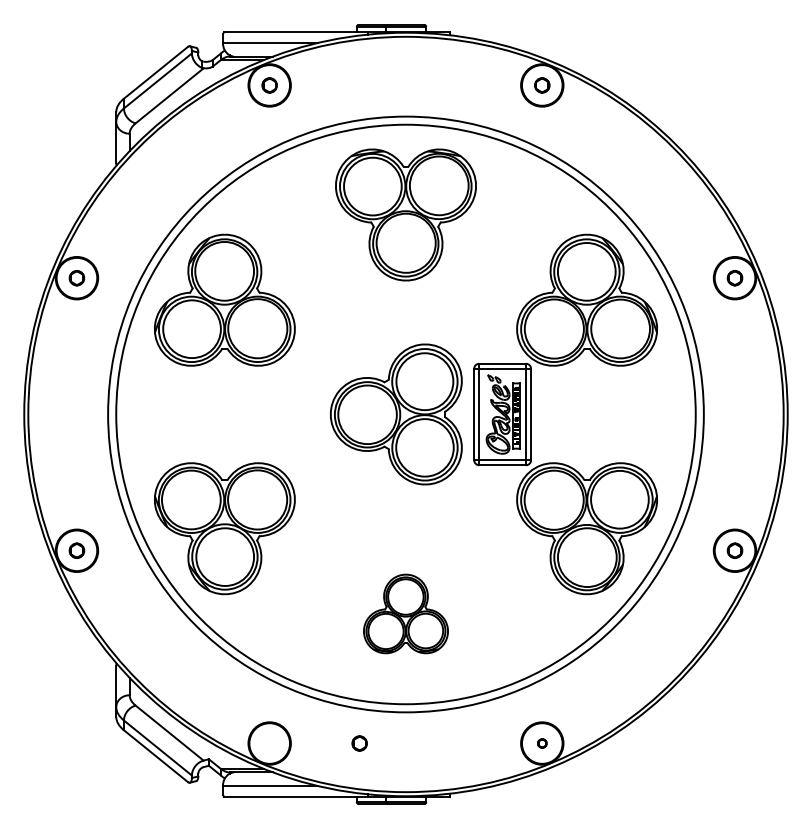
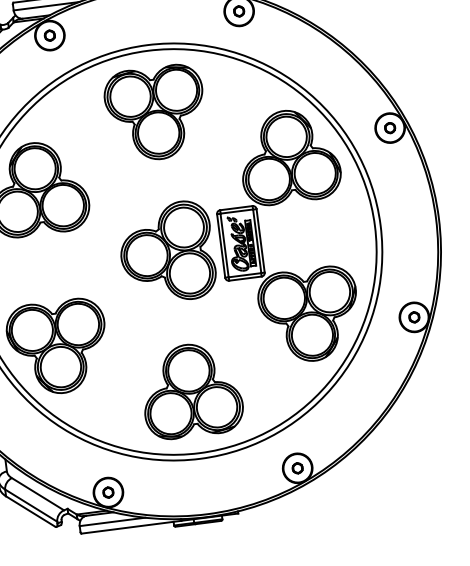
part: (405, 613) -> (191, 390), size x1.67
circle: (359, 743) -> (108, 492), moved
circle: (542, 743) -> (297, 468), size x1.67

